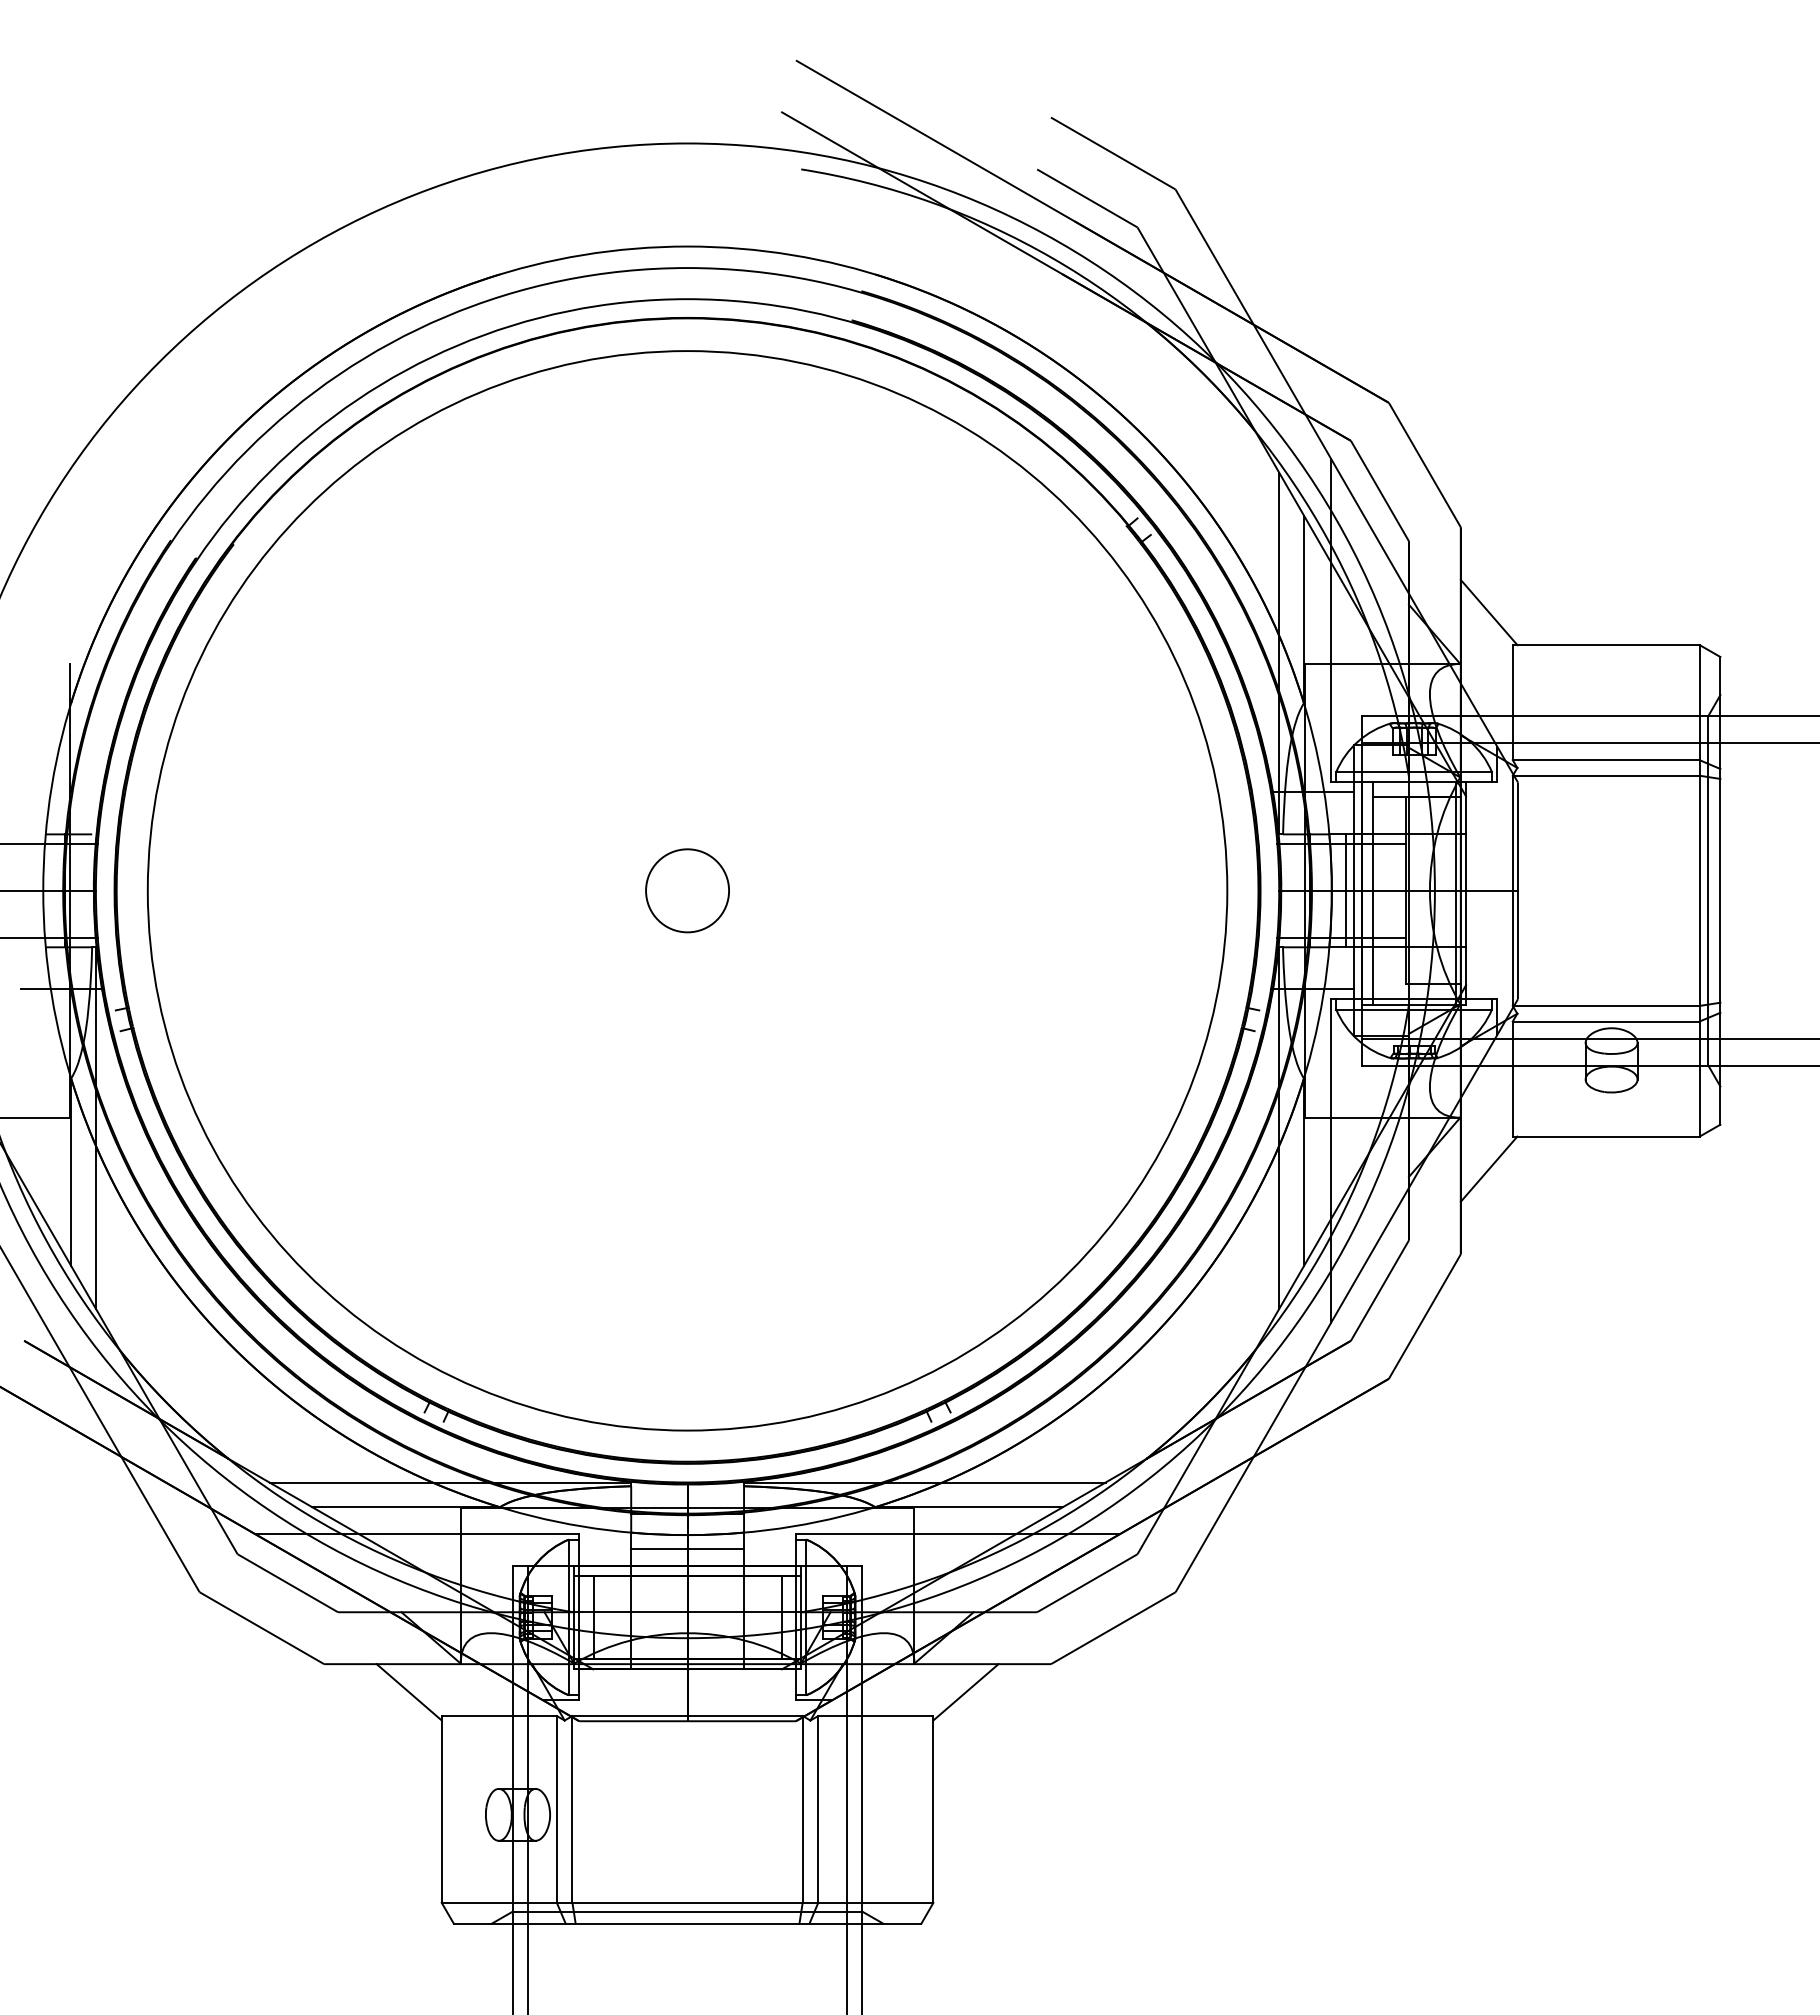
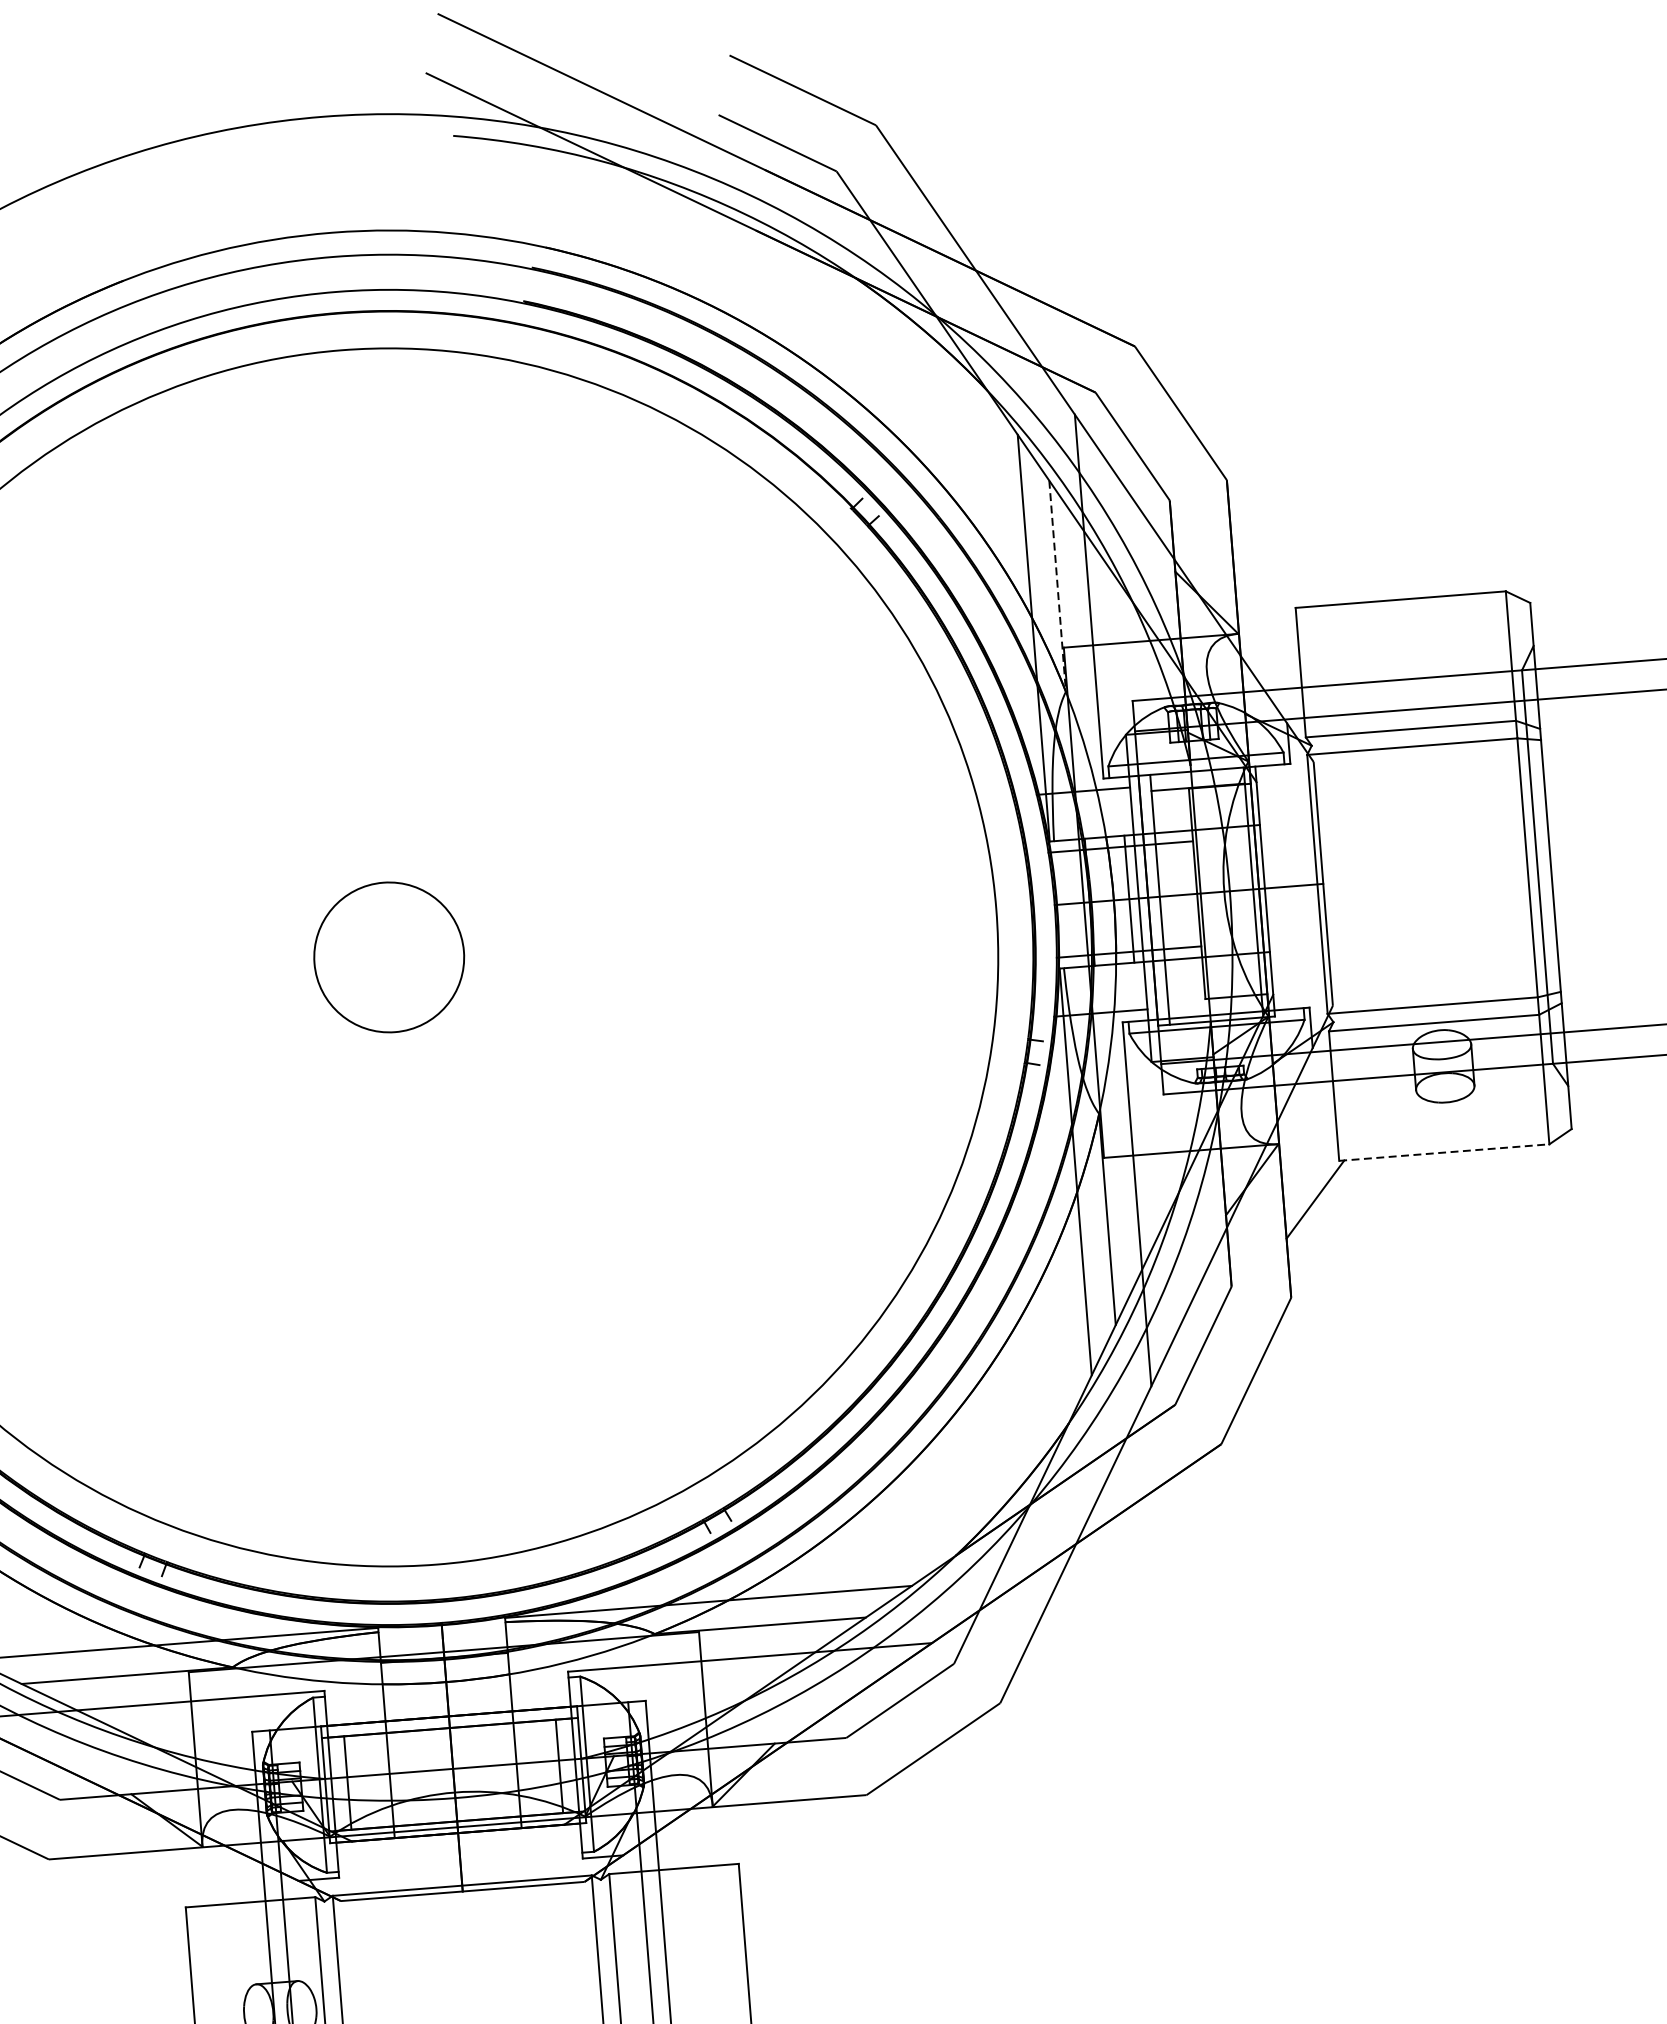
line: (1303, 609) -> (1057, 586), solid -> dashed
line: (1488, 612) -> (1265, 573), removed
circle: (687, 890) -> (389, 957), size x1.6
line: (1606, 1136) -> (1444, 1152), solid -> dashed
line: (687, 1548) -> (447, 1697), removed
line: (408, 1692) -> (146, 1883), removed
line: (965, 1692) -> (772, 1834), removed

